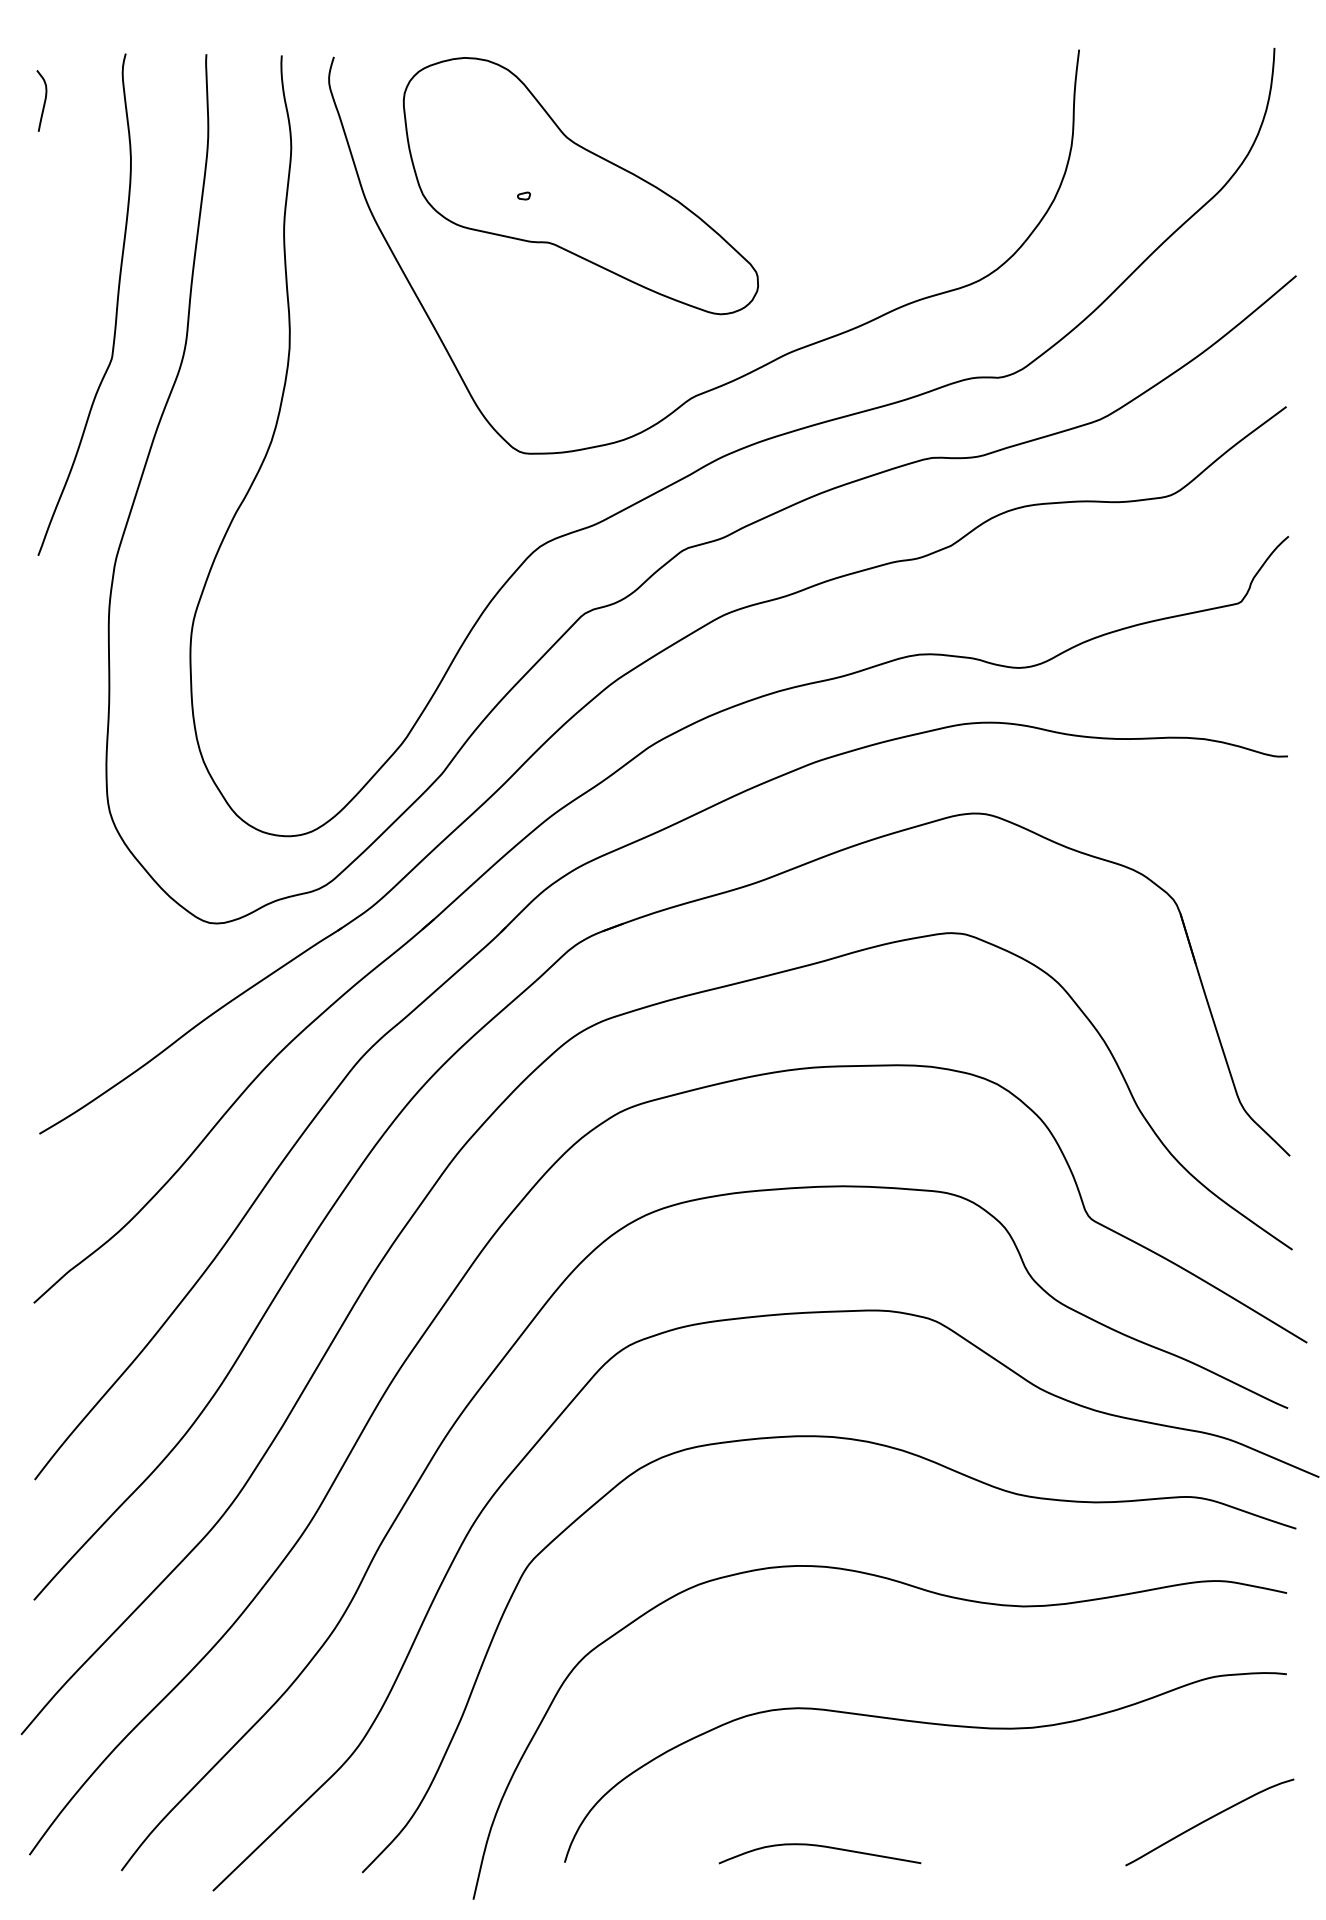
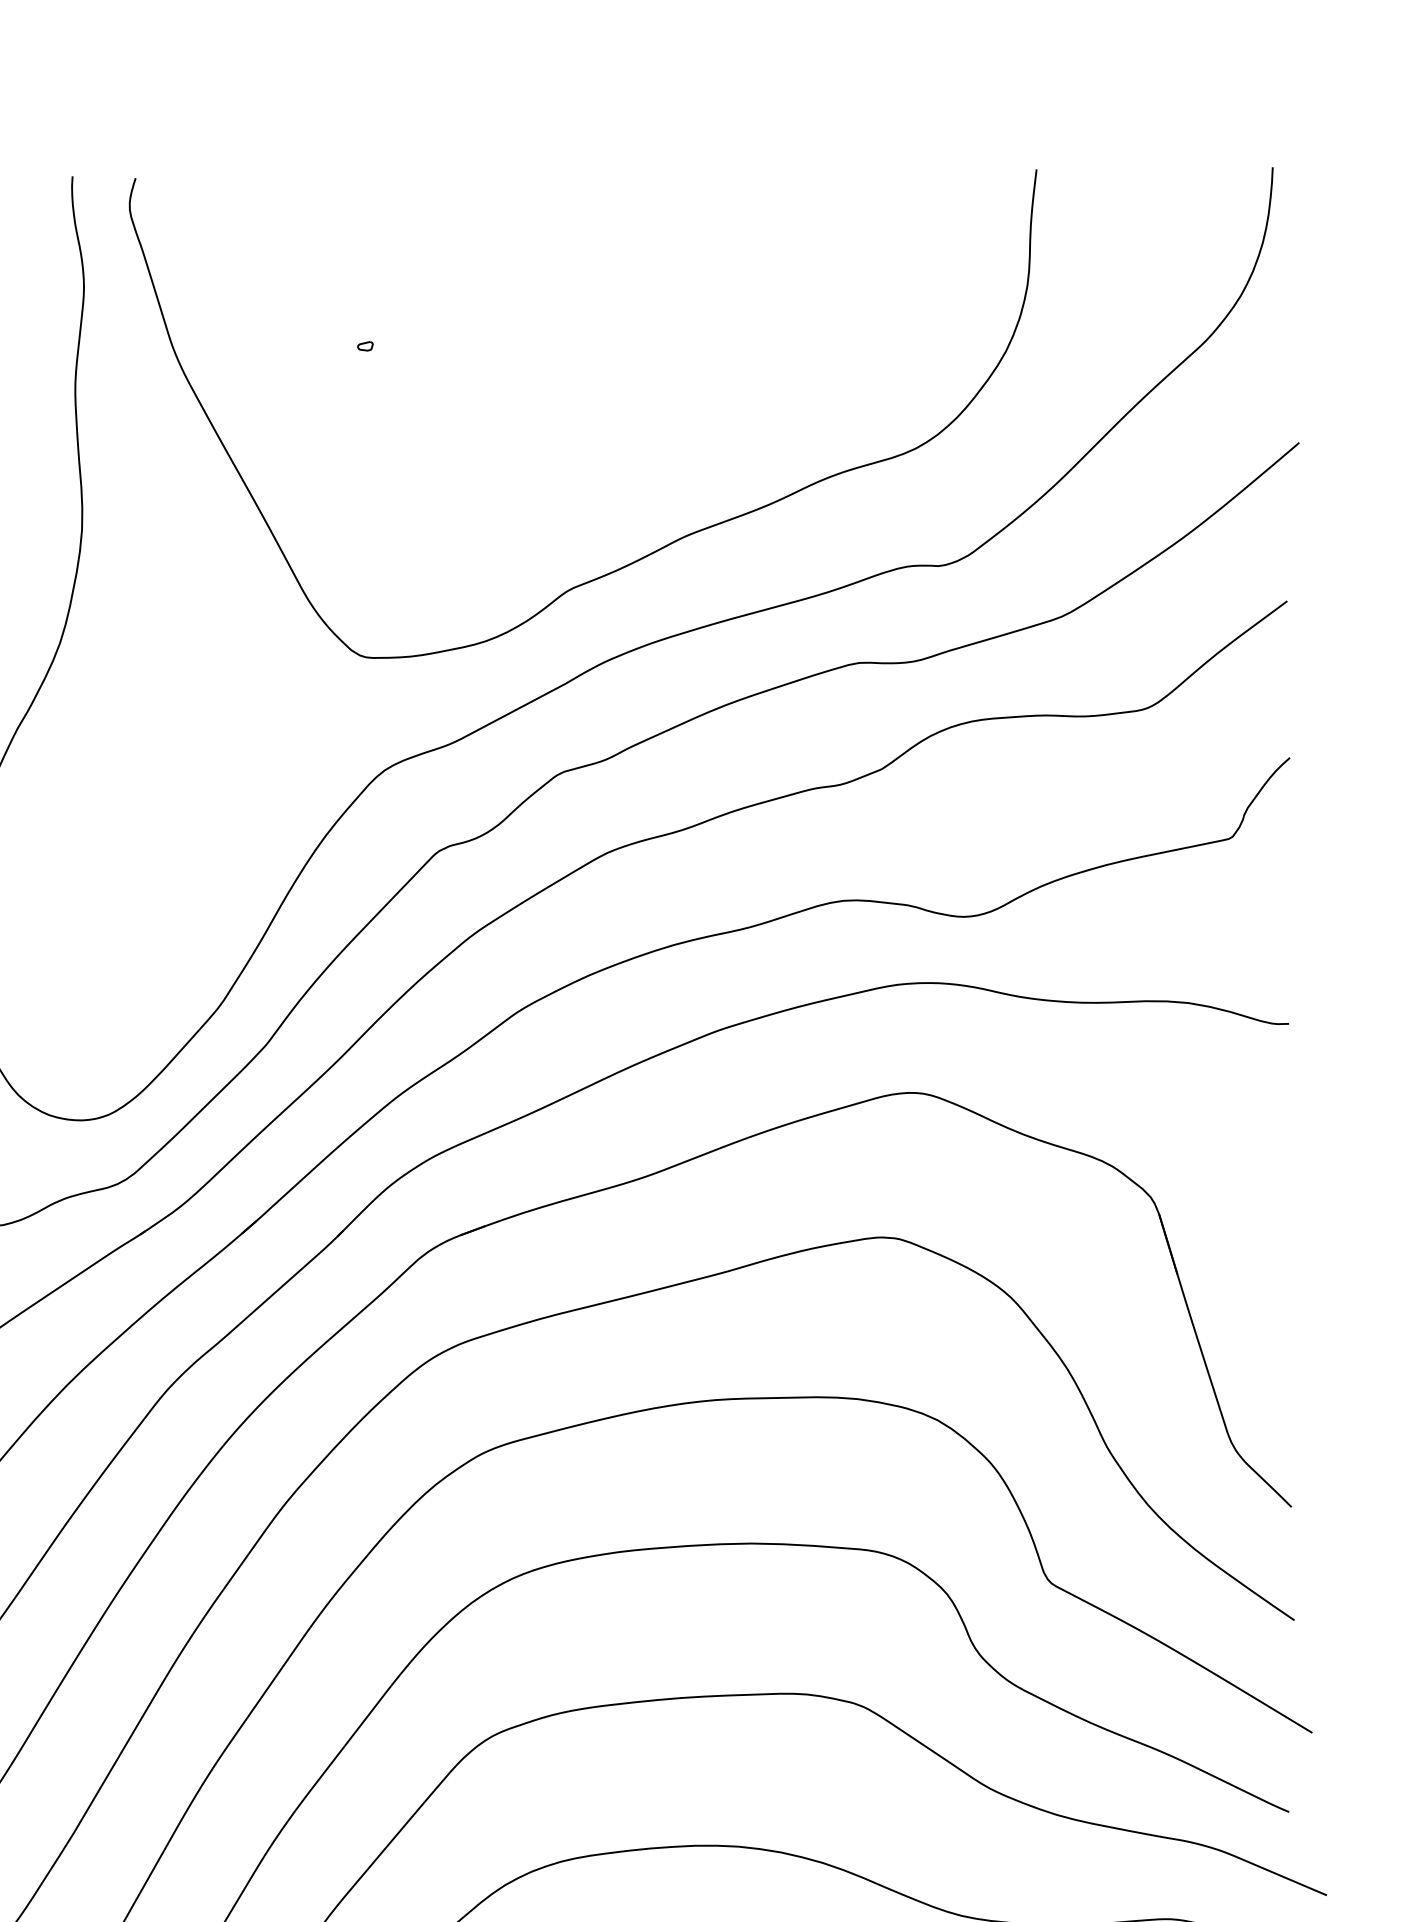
part: (580, 186) -> (433, 334), removed

